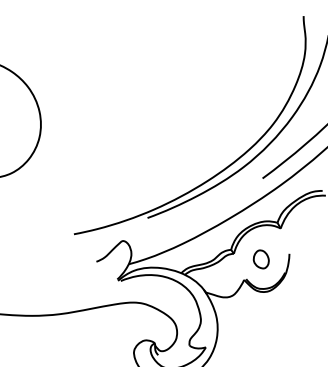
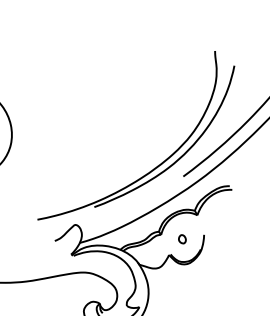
part: (261, 259) -> (182, 239), size x0.6

